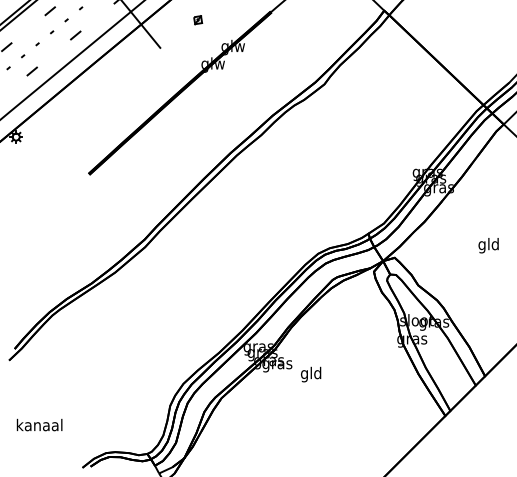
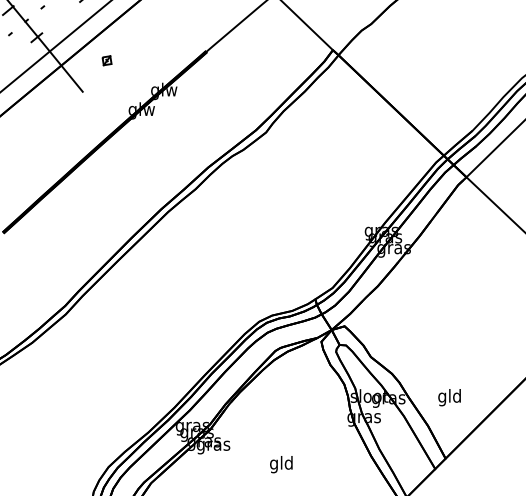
part: (198, 20) -> (107, 61), moved
text: (488, 245) -> (449, 397), moved
text: (311, 374) -> (281, 464), moved

